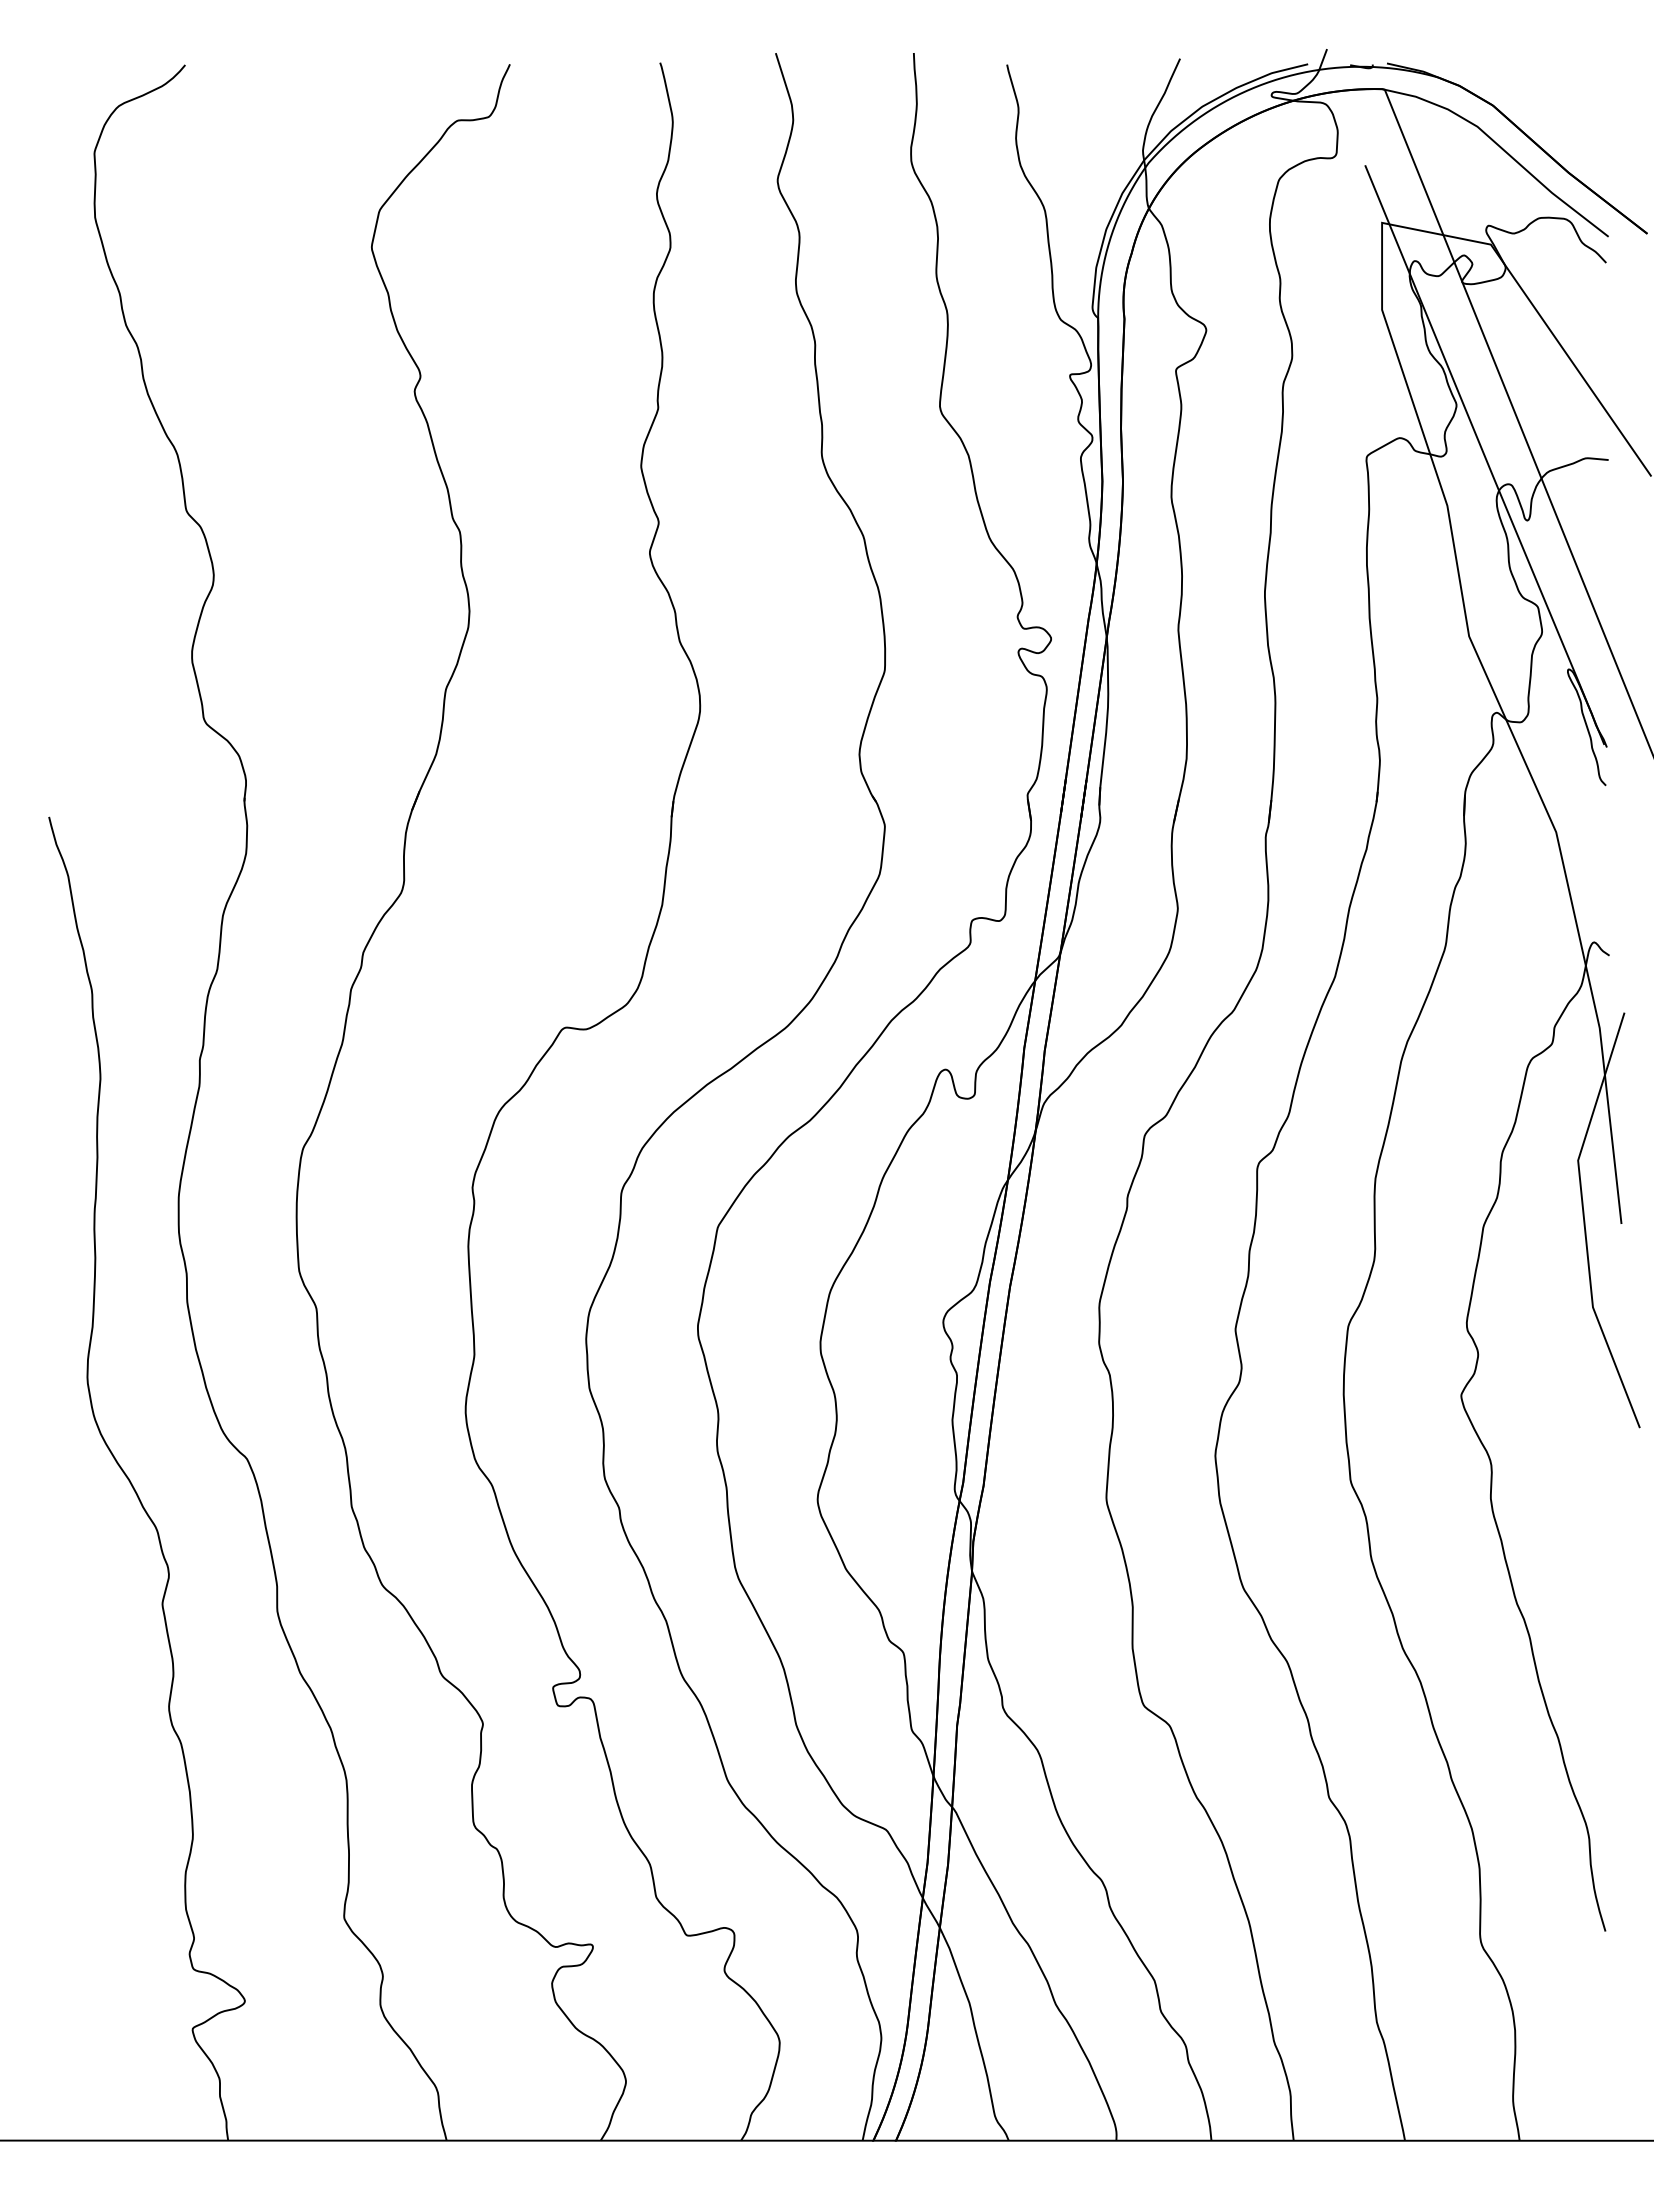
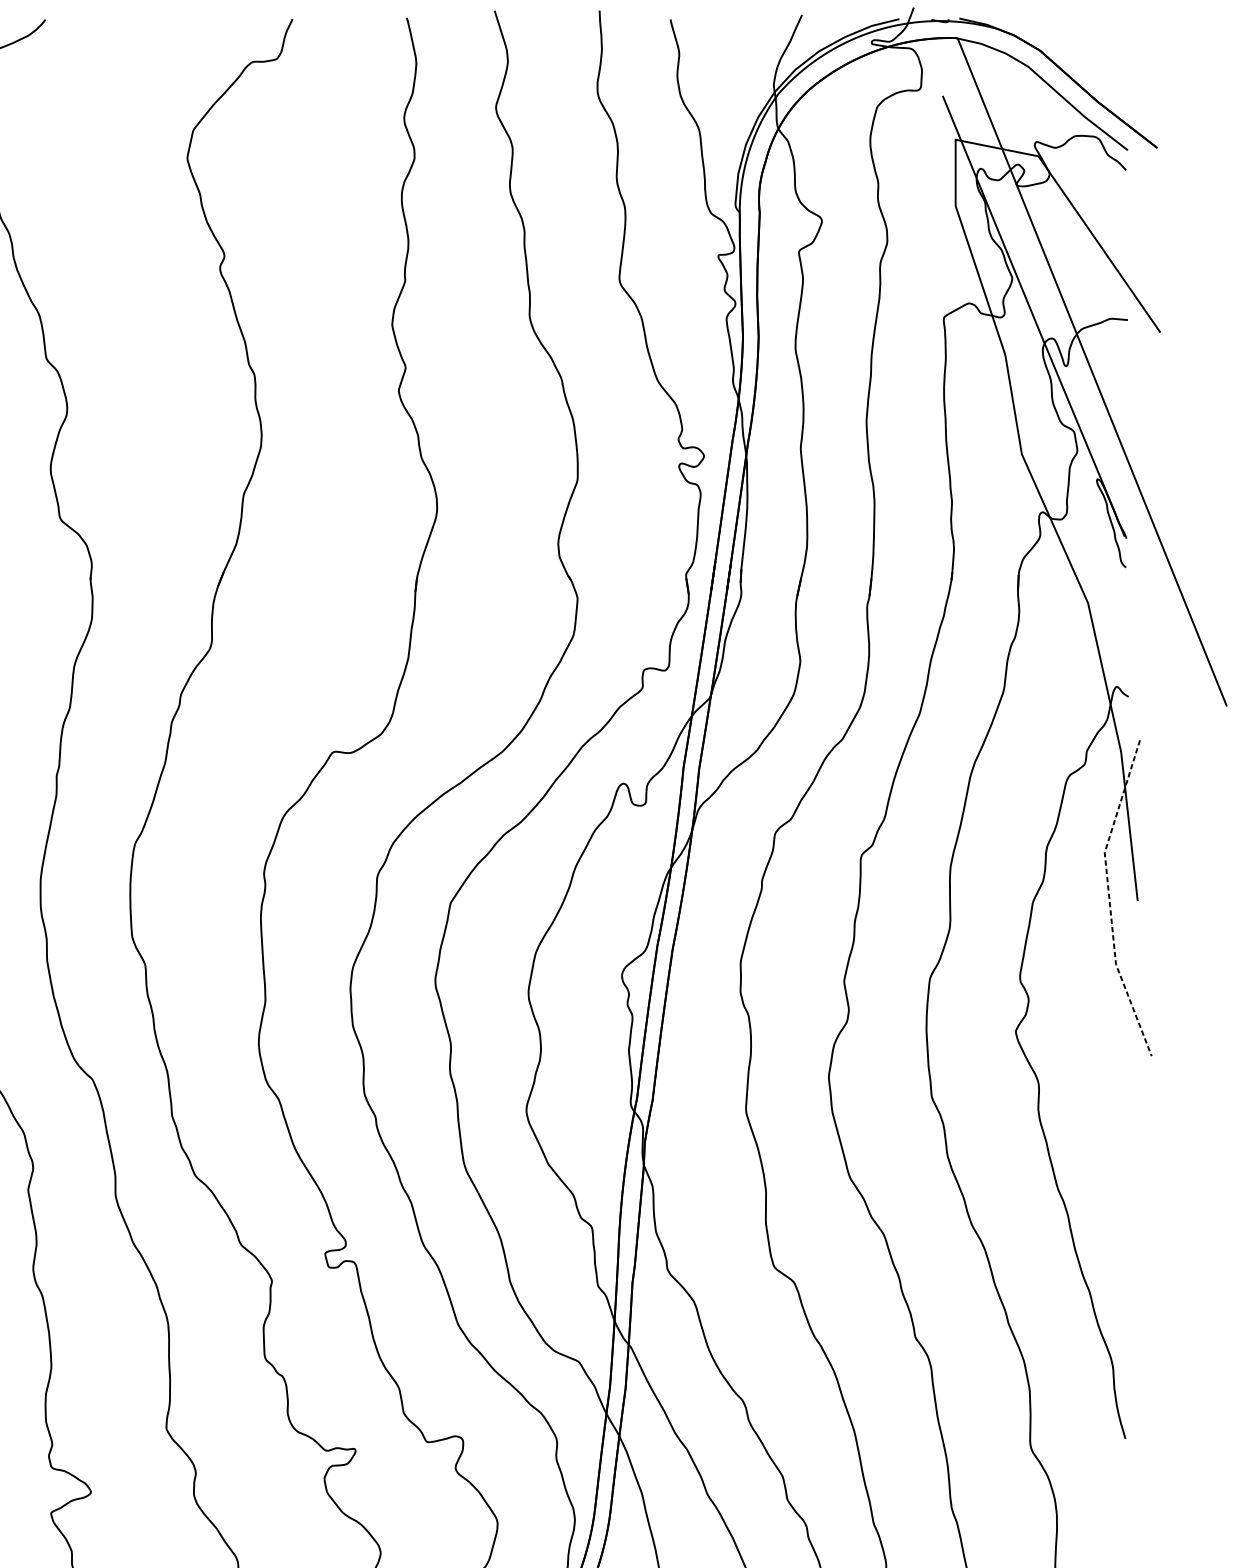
line: (1584, 1222) -> (1109, 899), solid -> dashed

